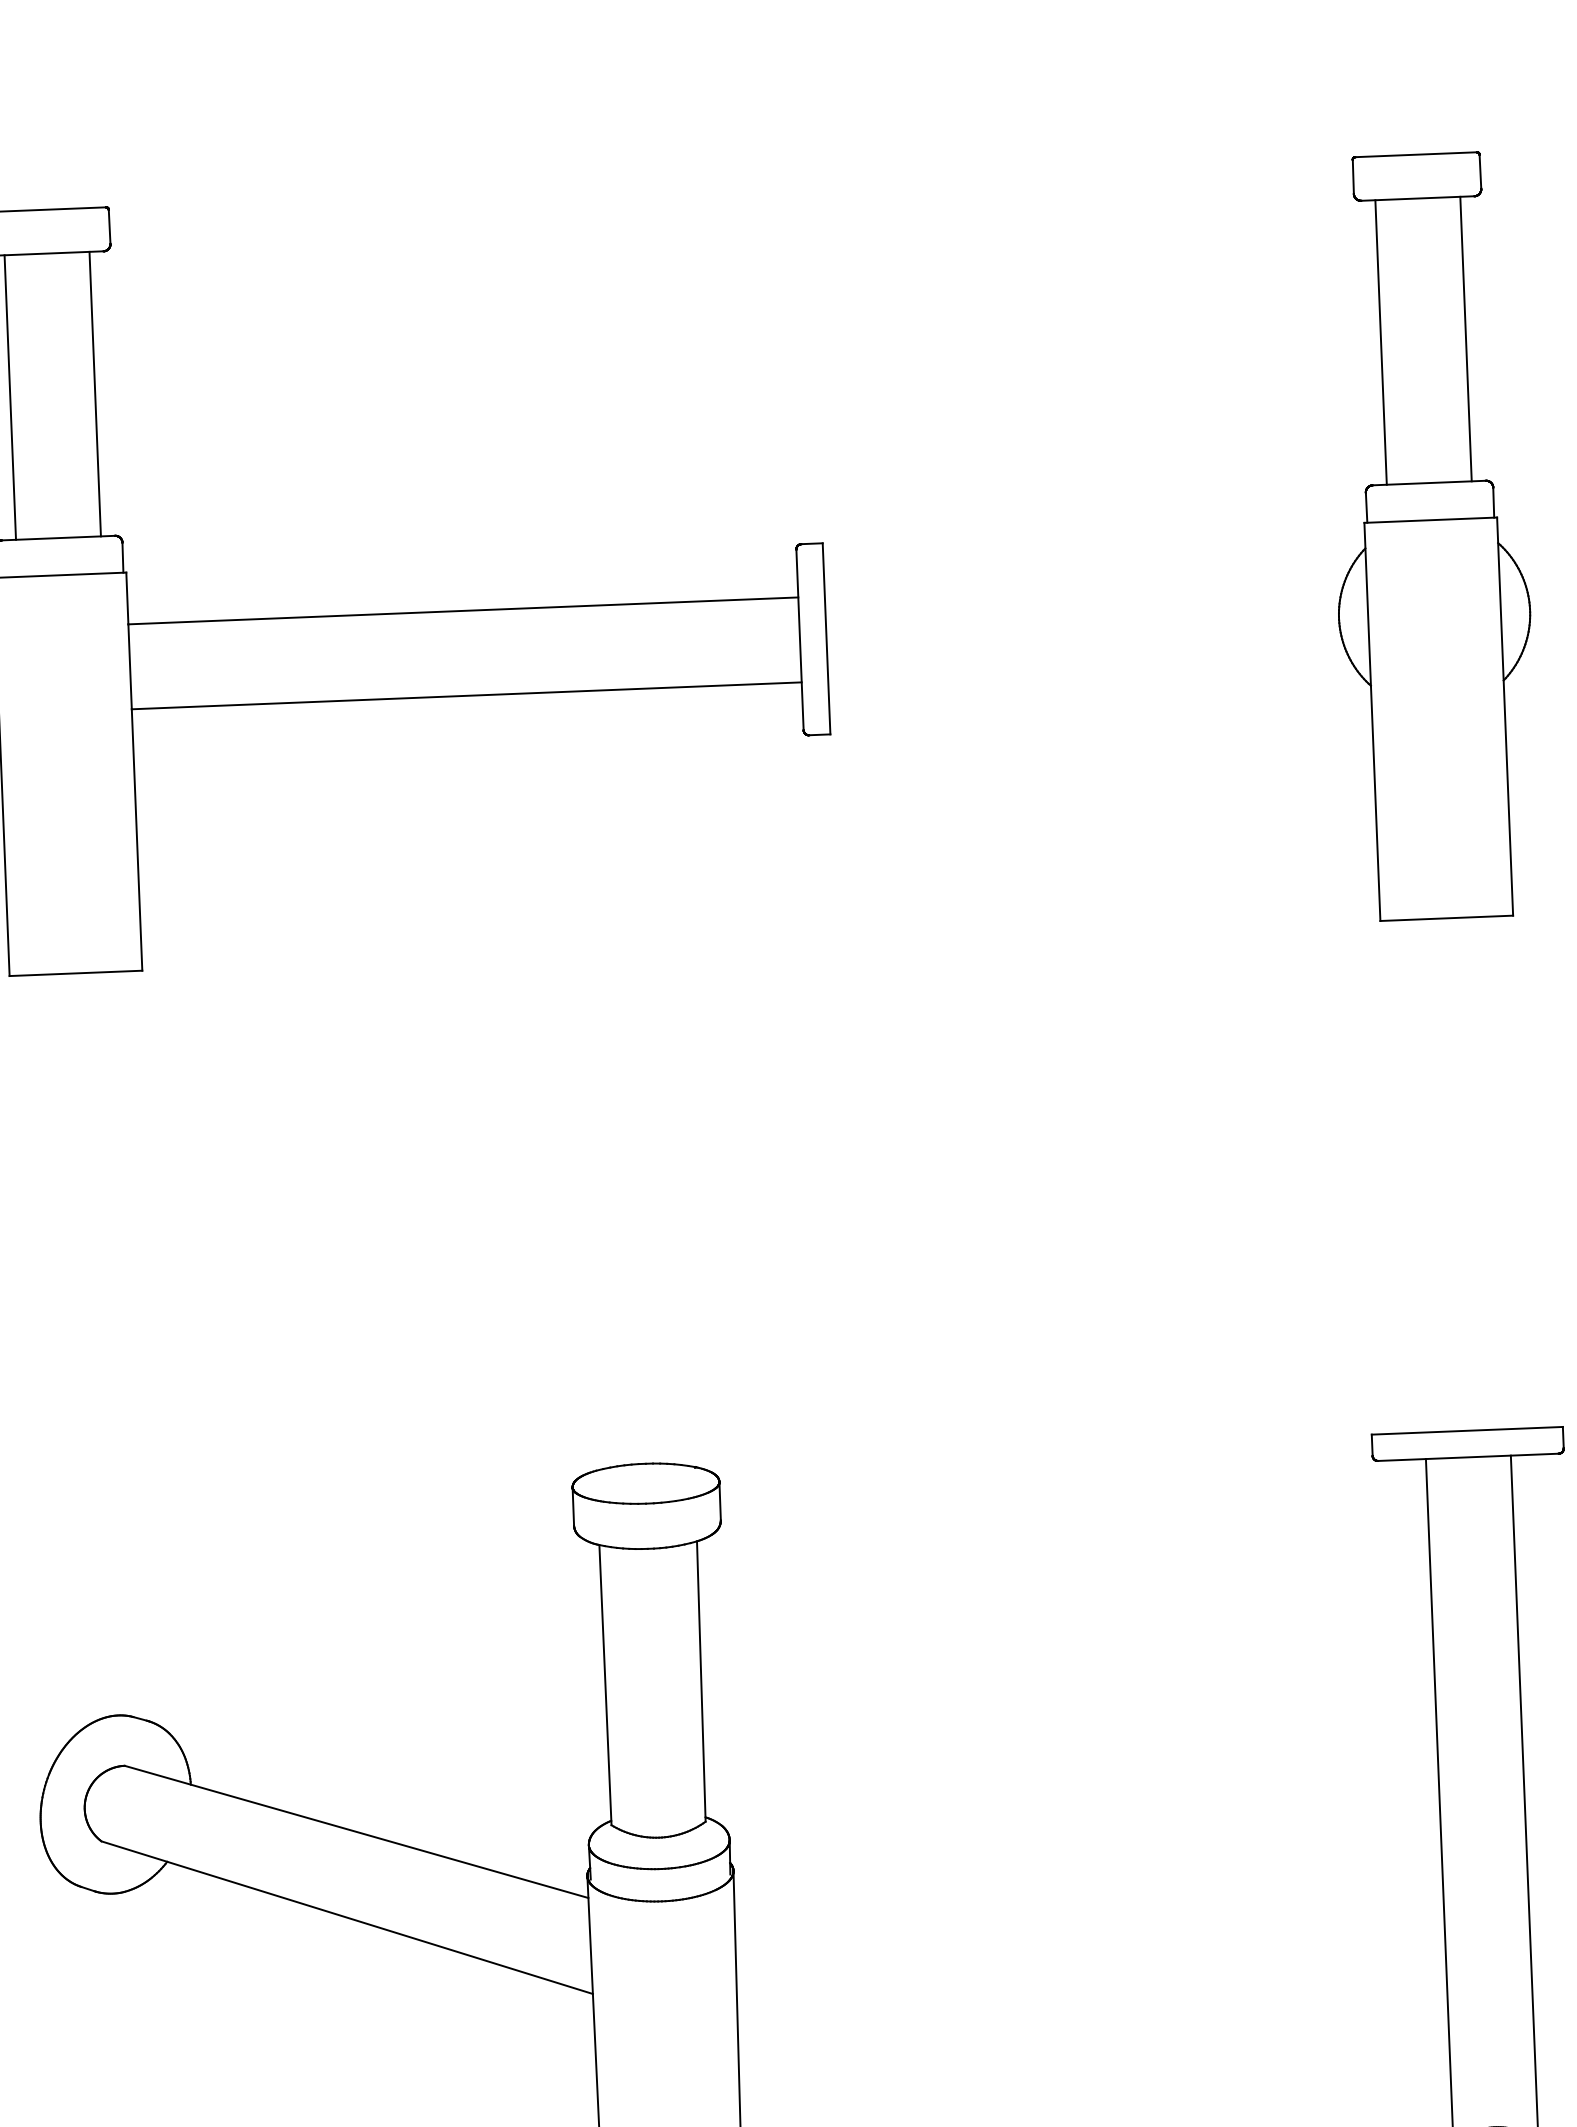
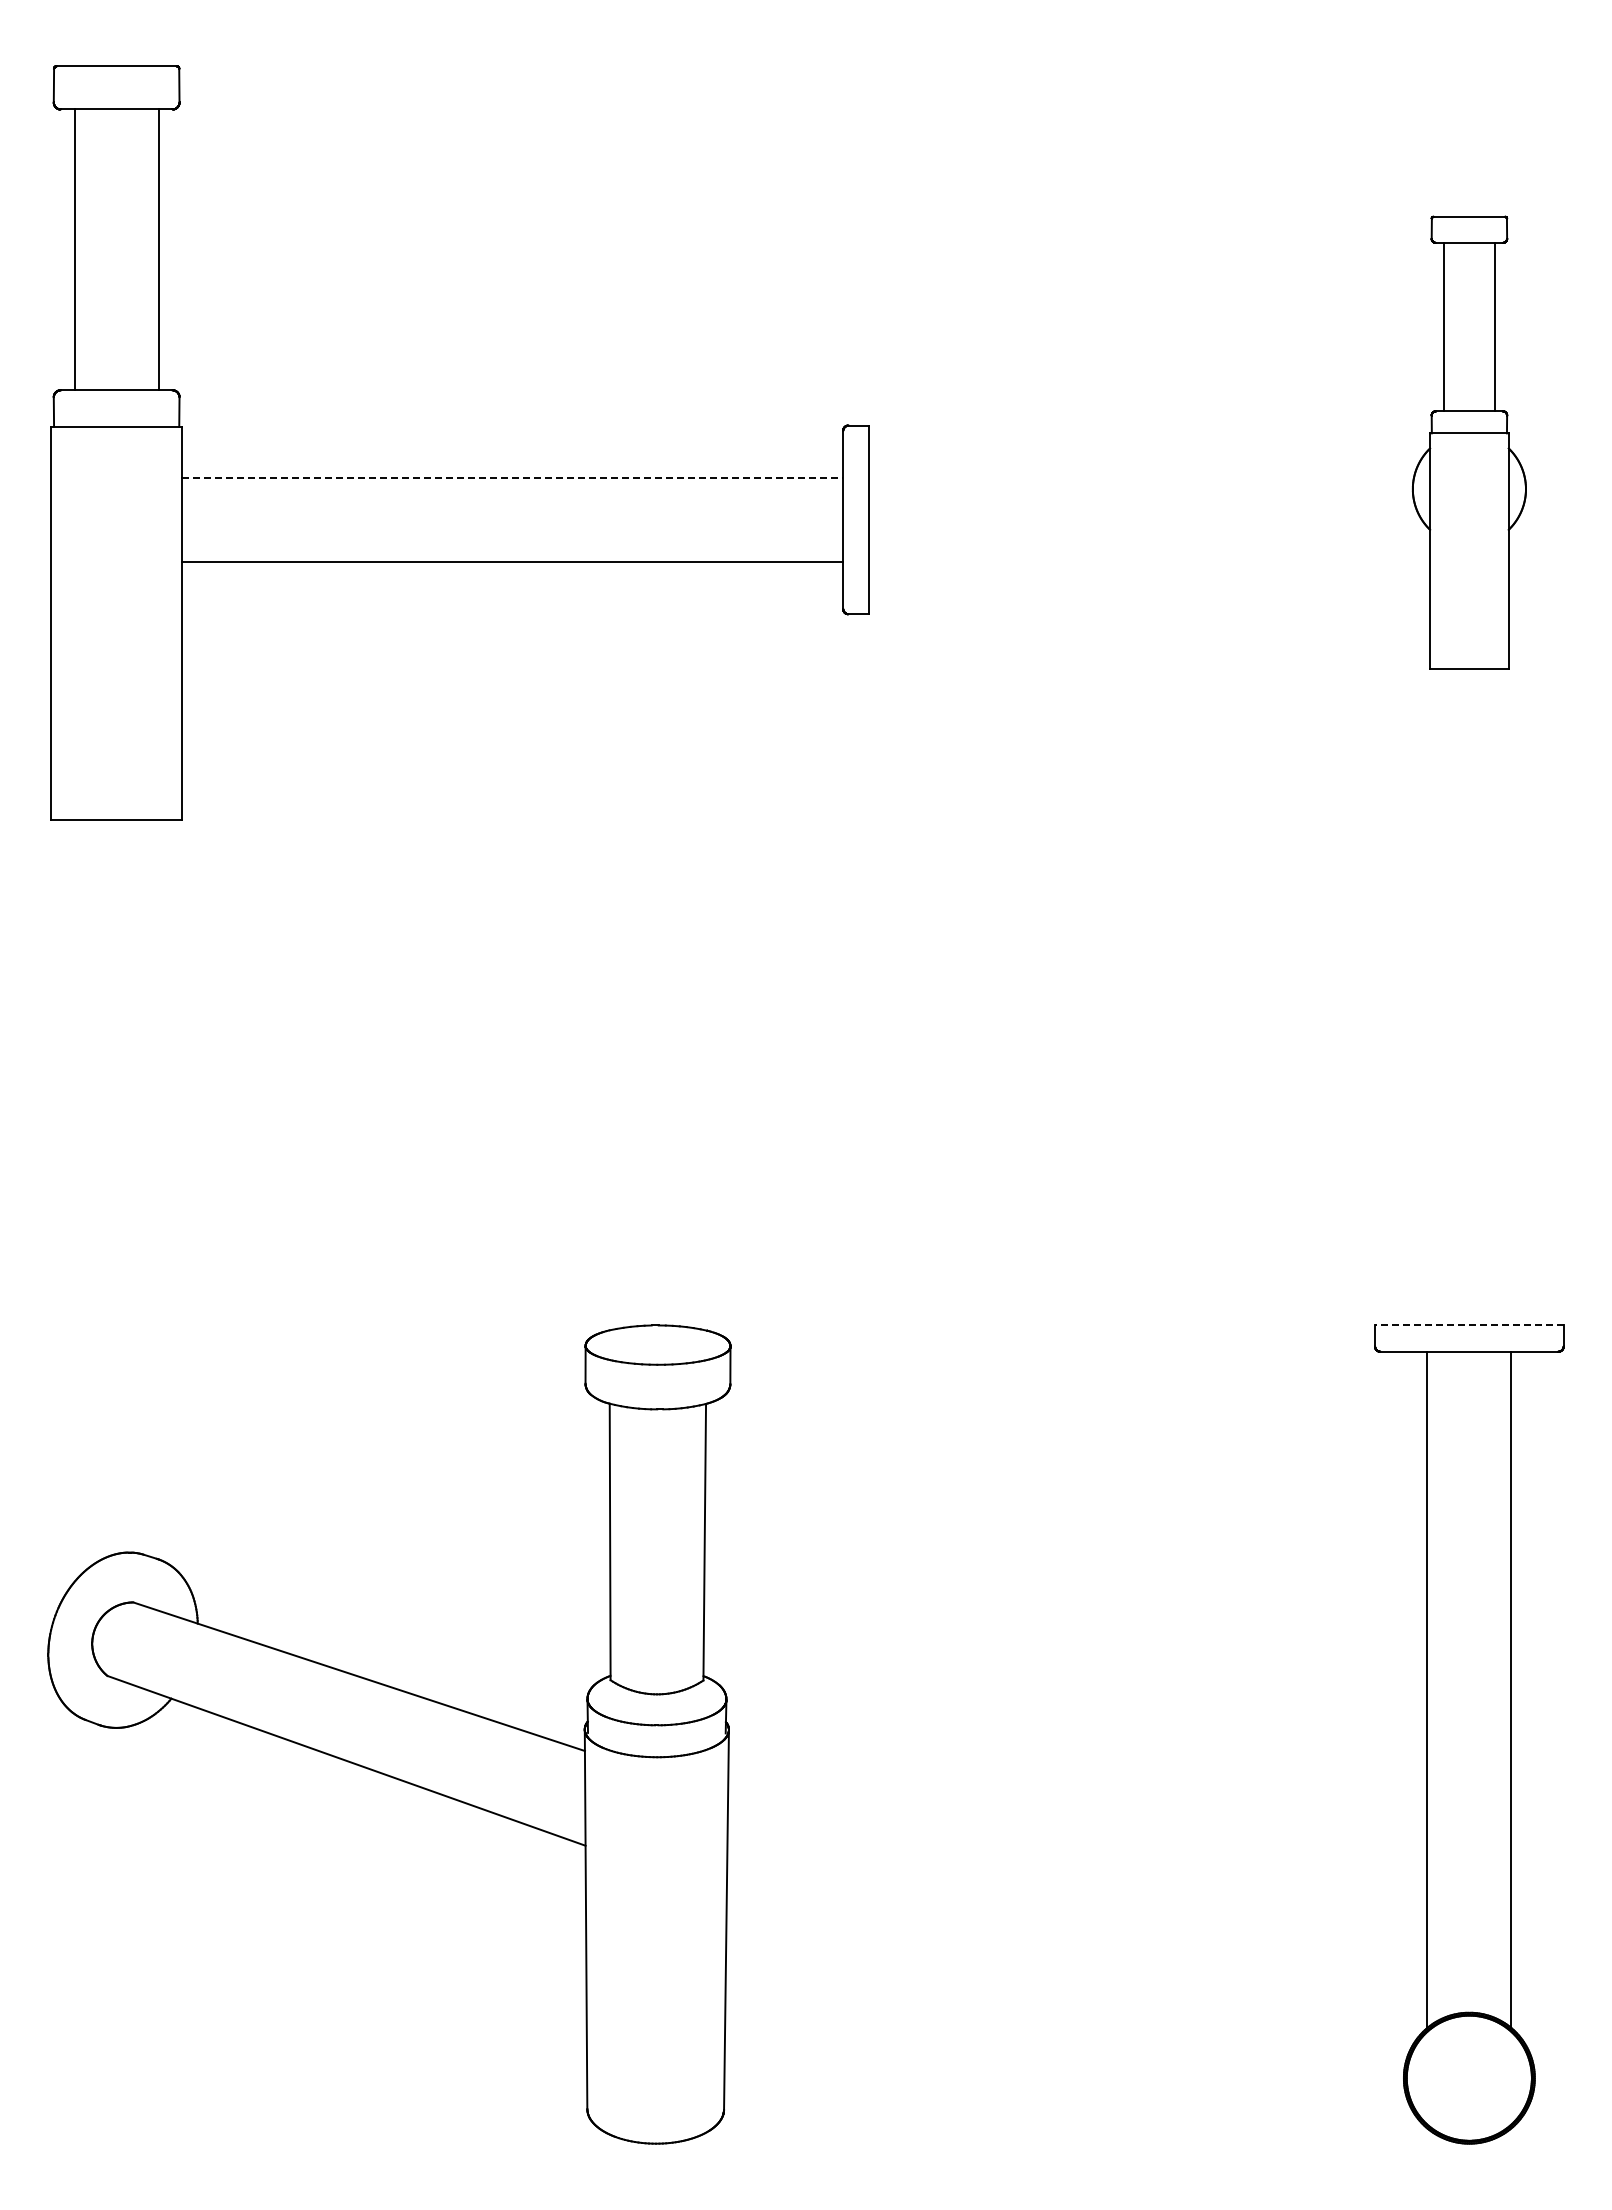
part: (1431, 535) -> (1469, 442), size x0.6
line: (463, 611) -> (512, 478), solid -> dashed
line: (1466, 1430) -> (1468, 1325), solid -> dashed

